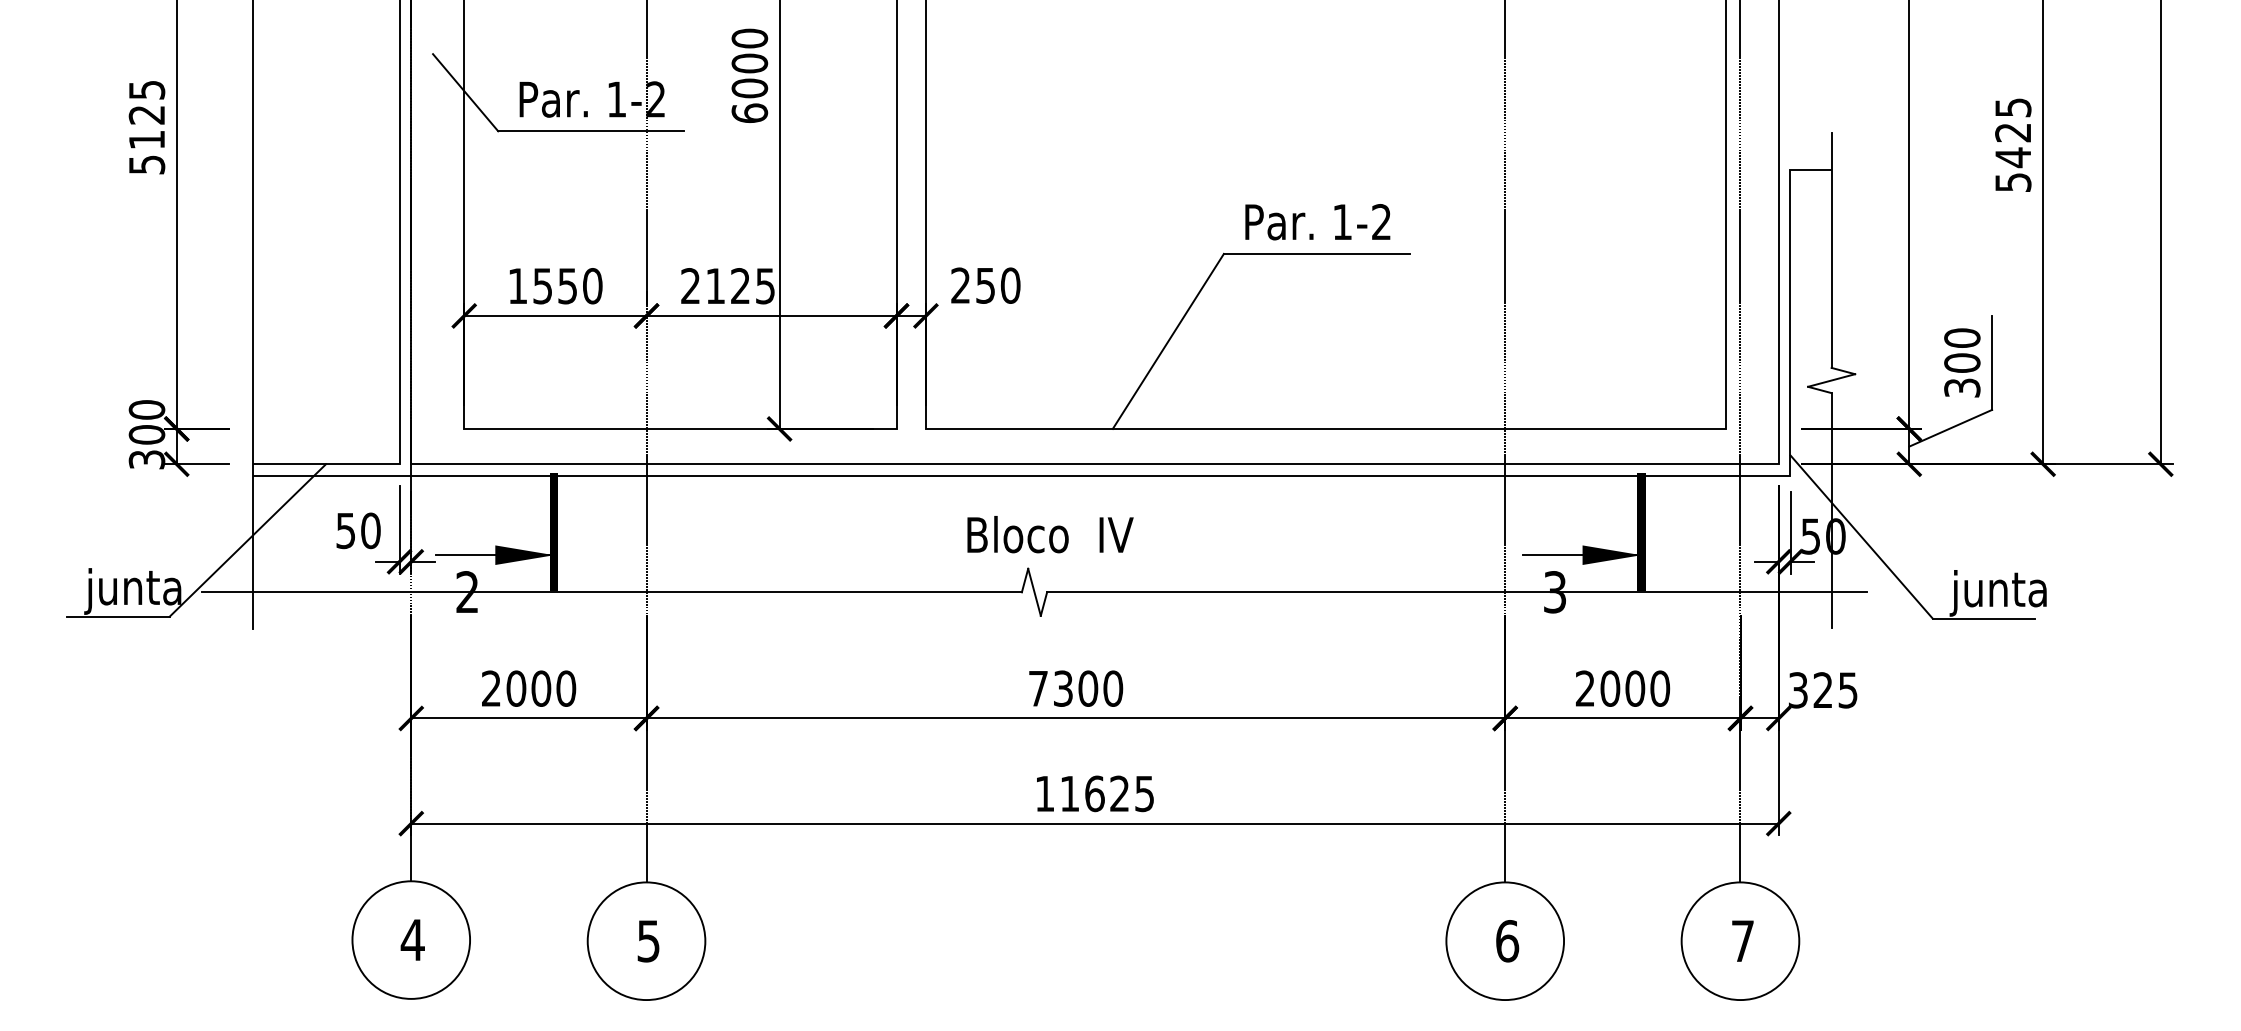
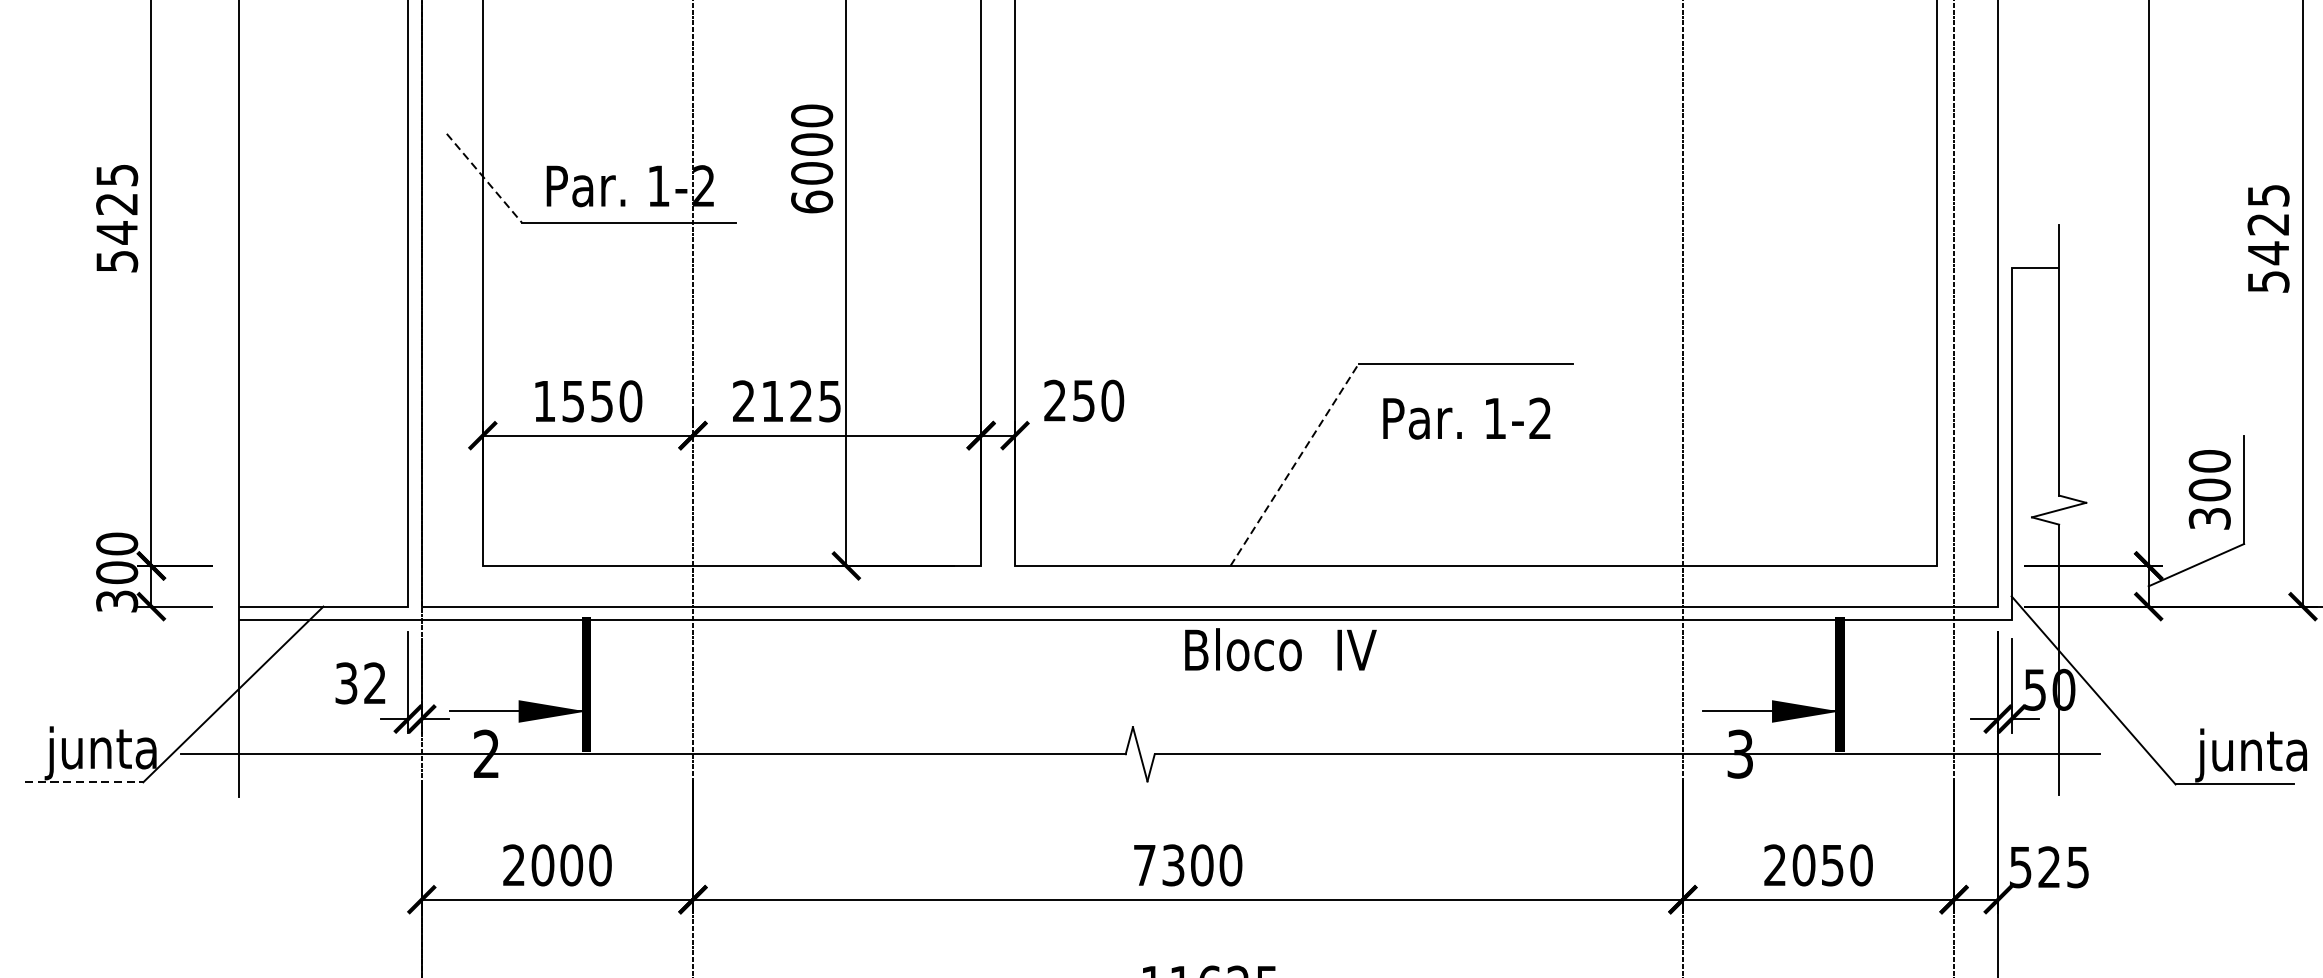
line: (465, 92) -> (484, 178), solid -> dashed
text: (146, 139) -> (116, 232), 5125 -> 5425
text: (1317, 222) -> (1466, 419), moved
line: (1168, 341) -> (1294, 465), solid -> dashed
text: (358, 530) -> (360, 682), 50 -> 32
text: (1050, 534) -> (1280, 649), moved
line: (118, 616) -> (84, 782), solid -> dashed
text: (1635, 688) -> (1833, 865), 2000 -> 2050
text: (1798, 689) -> (2020, 866), 325 -> 525

